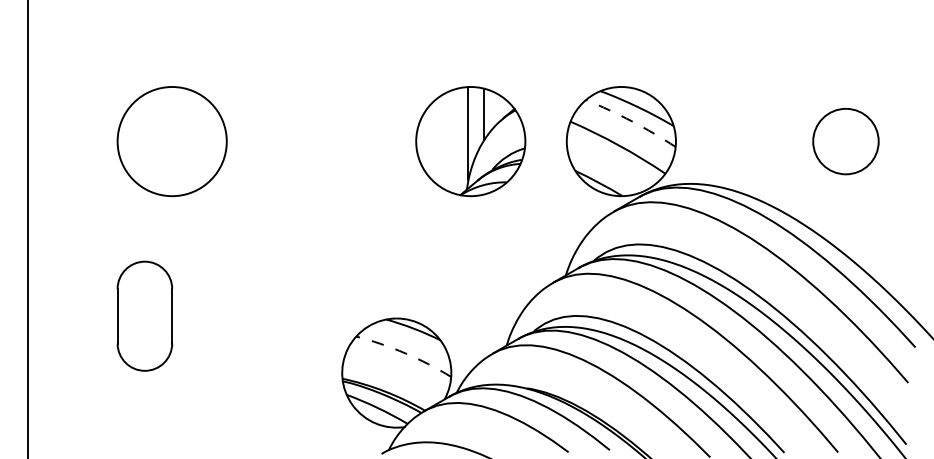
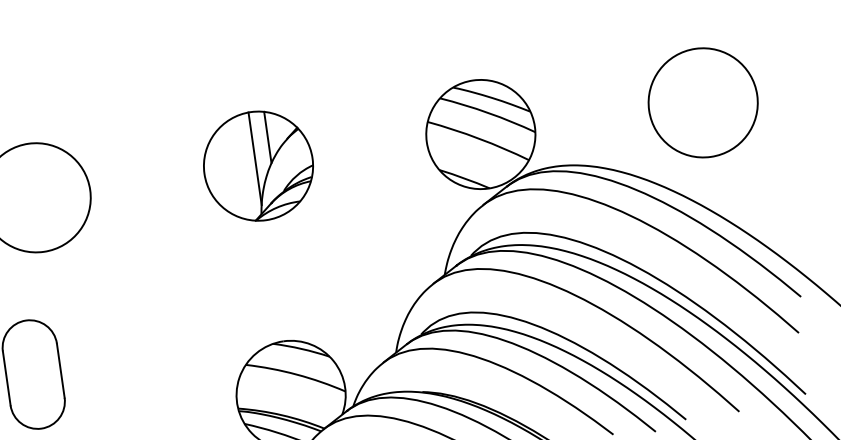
arc: (631, 121) -> (488, 113), dashed -> solid
part: (470, 141) -> (258, 166), moved
circle: (845, 141) -> (702, 102), size x1.67
arc: (405, 353) -> (297, 374), dashed -> solid

